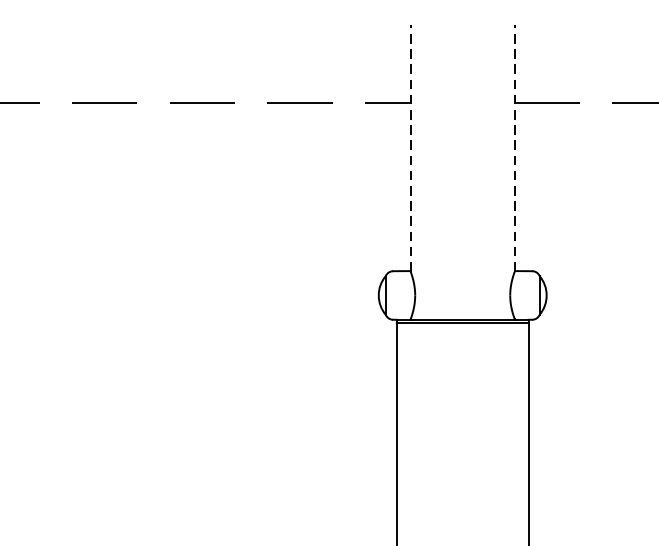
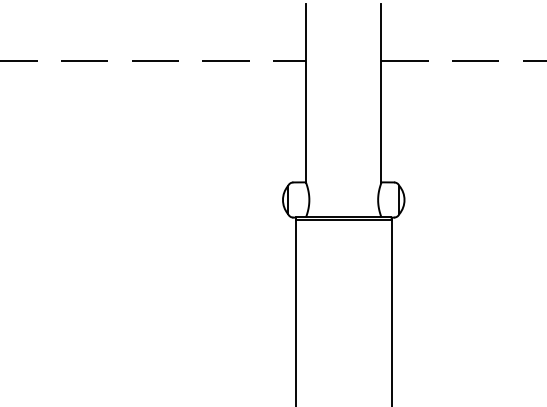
line: (411, 148) -> (306, 93), dashed -> solid
line: (514, 148) -> (381, 93), dashed -> solid

